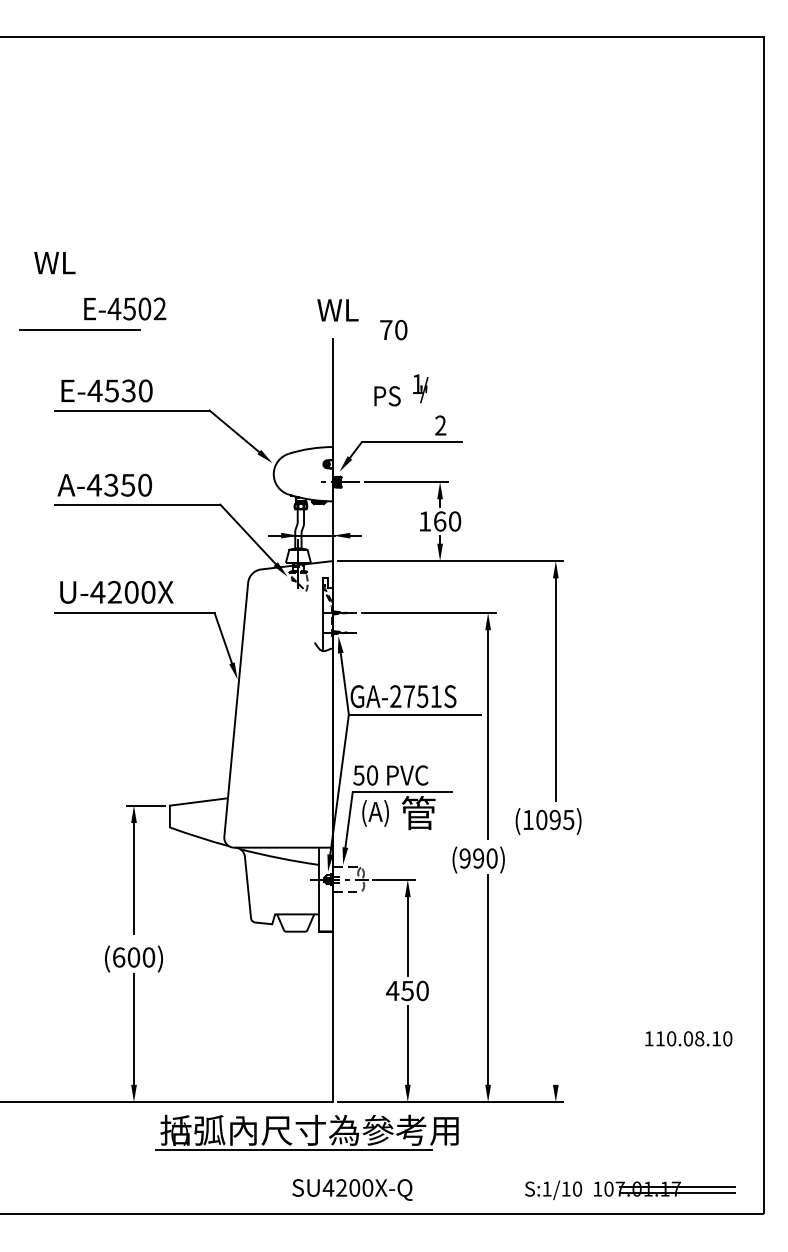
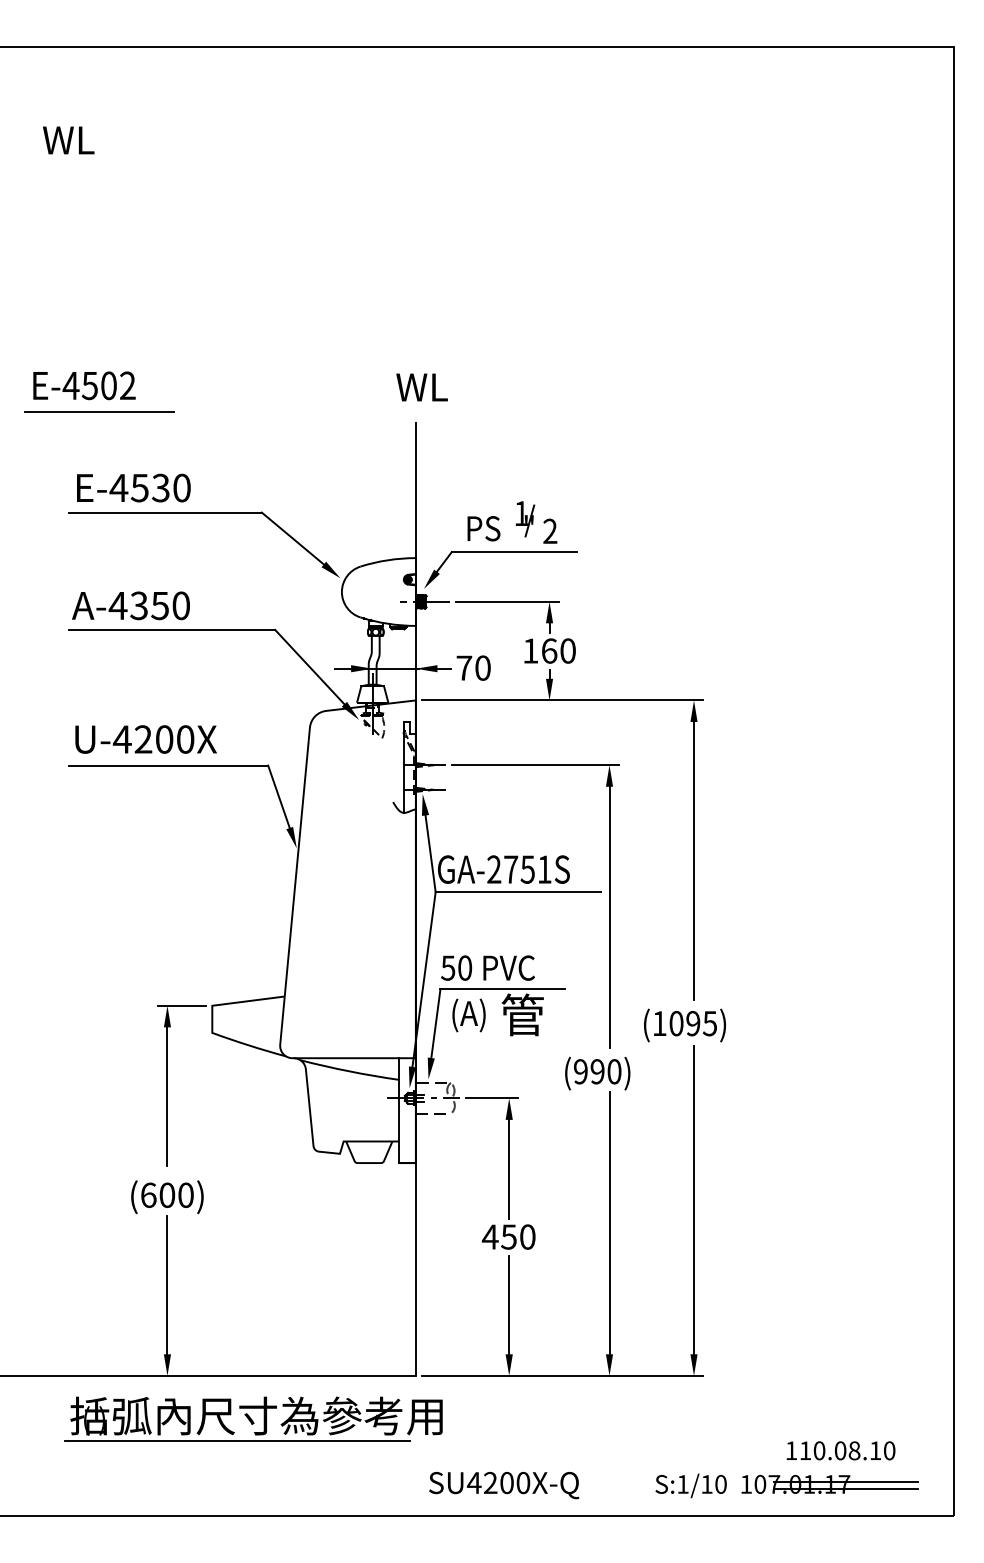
text: (54, 263) -> (68, 140), moved
text: (125, 308) -> (84, 385), moved
text: (393, 329) -> (473, 667), moved
text: (401, 390) -> (501, 521), moved
line: (556, 961) -> (694, 1200), added
text: (688, 1038) -> (840, 1450), moved
part: (307, 1132) -> (253, 1418), moved
text: (352, 1189) -> (504, 1485), moved

